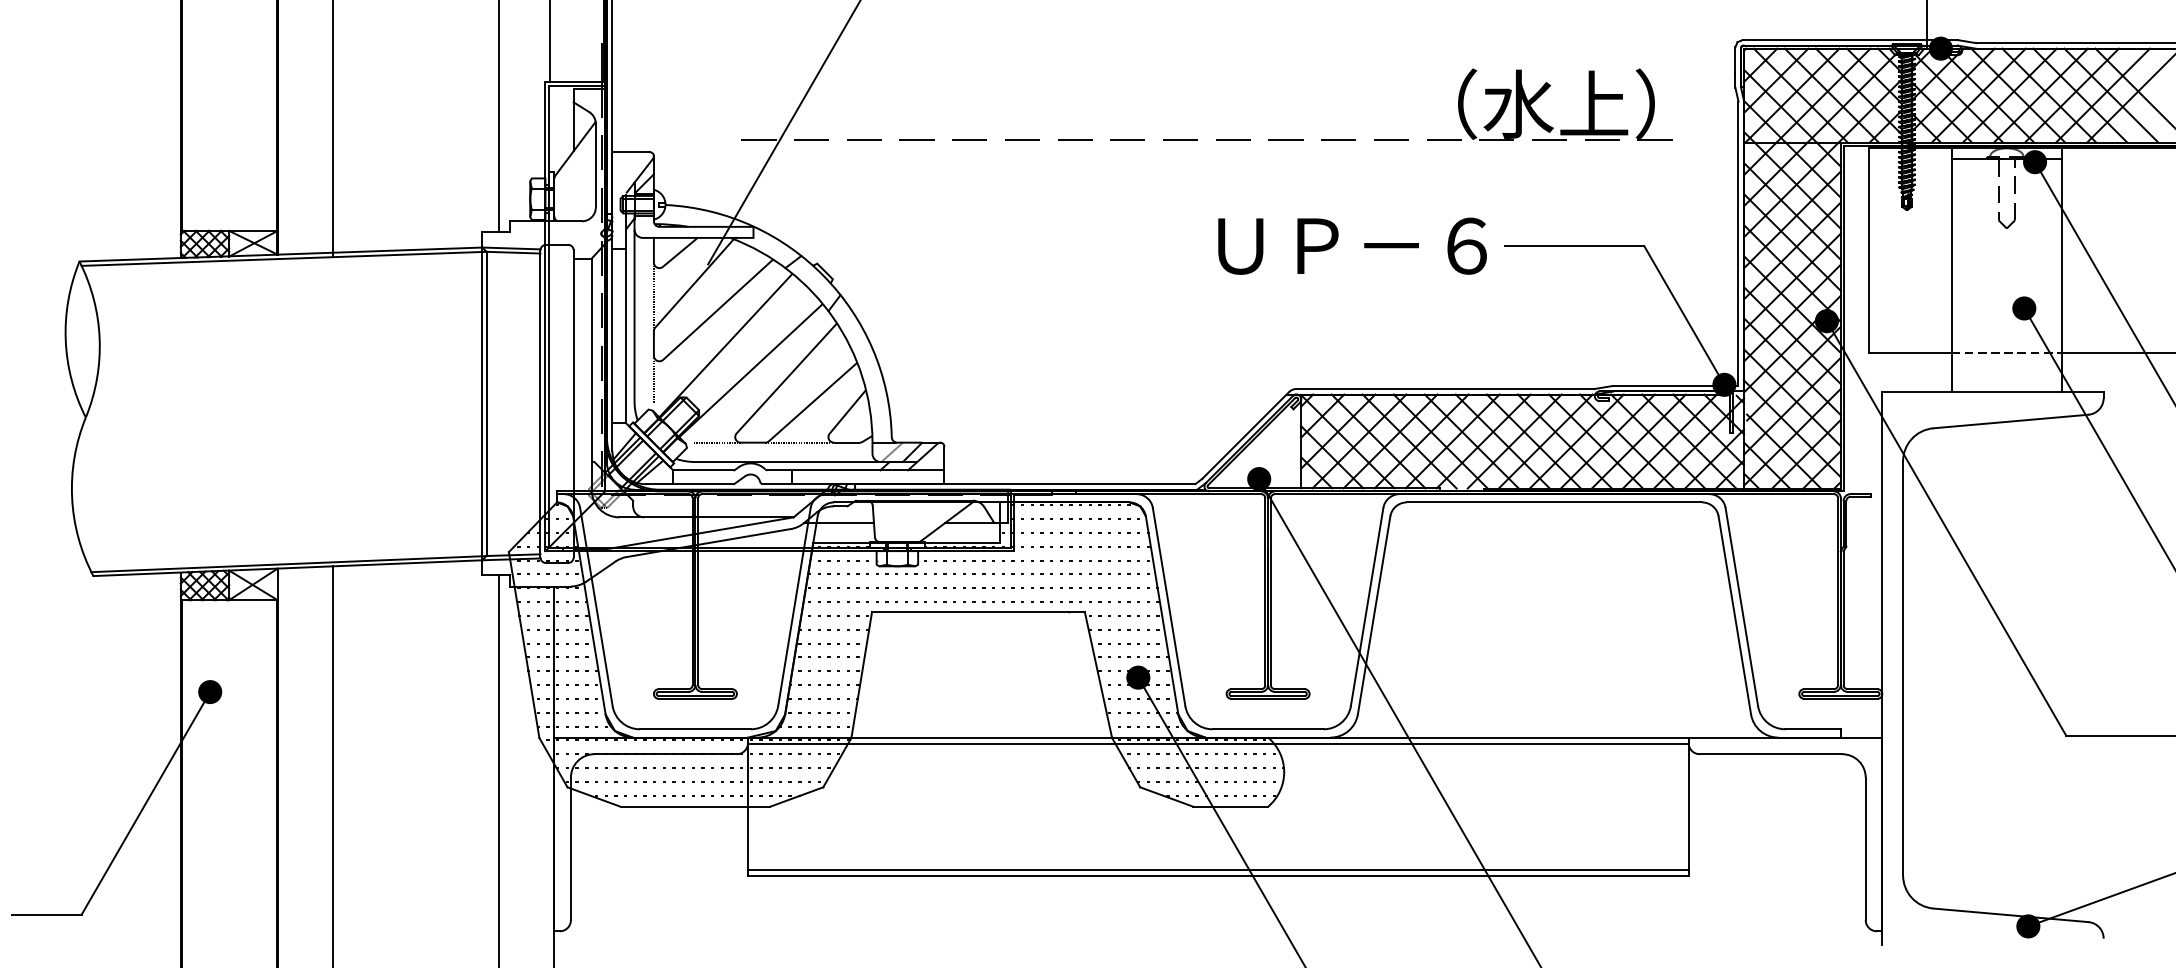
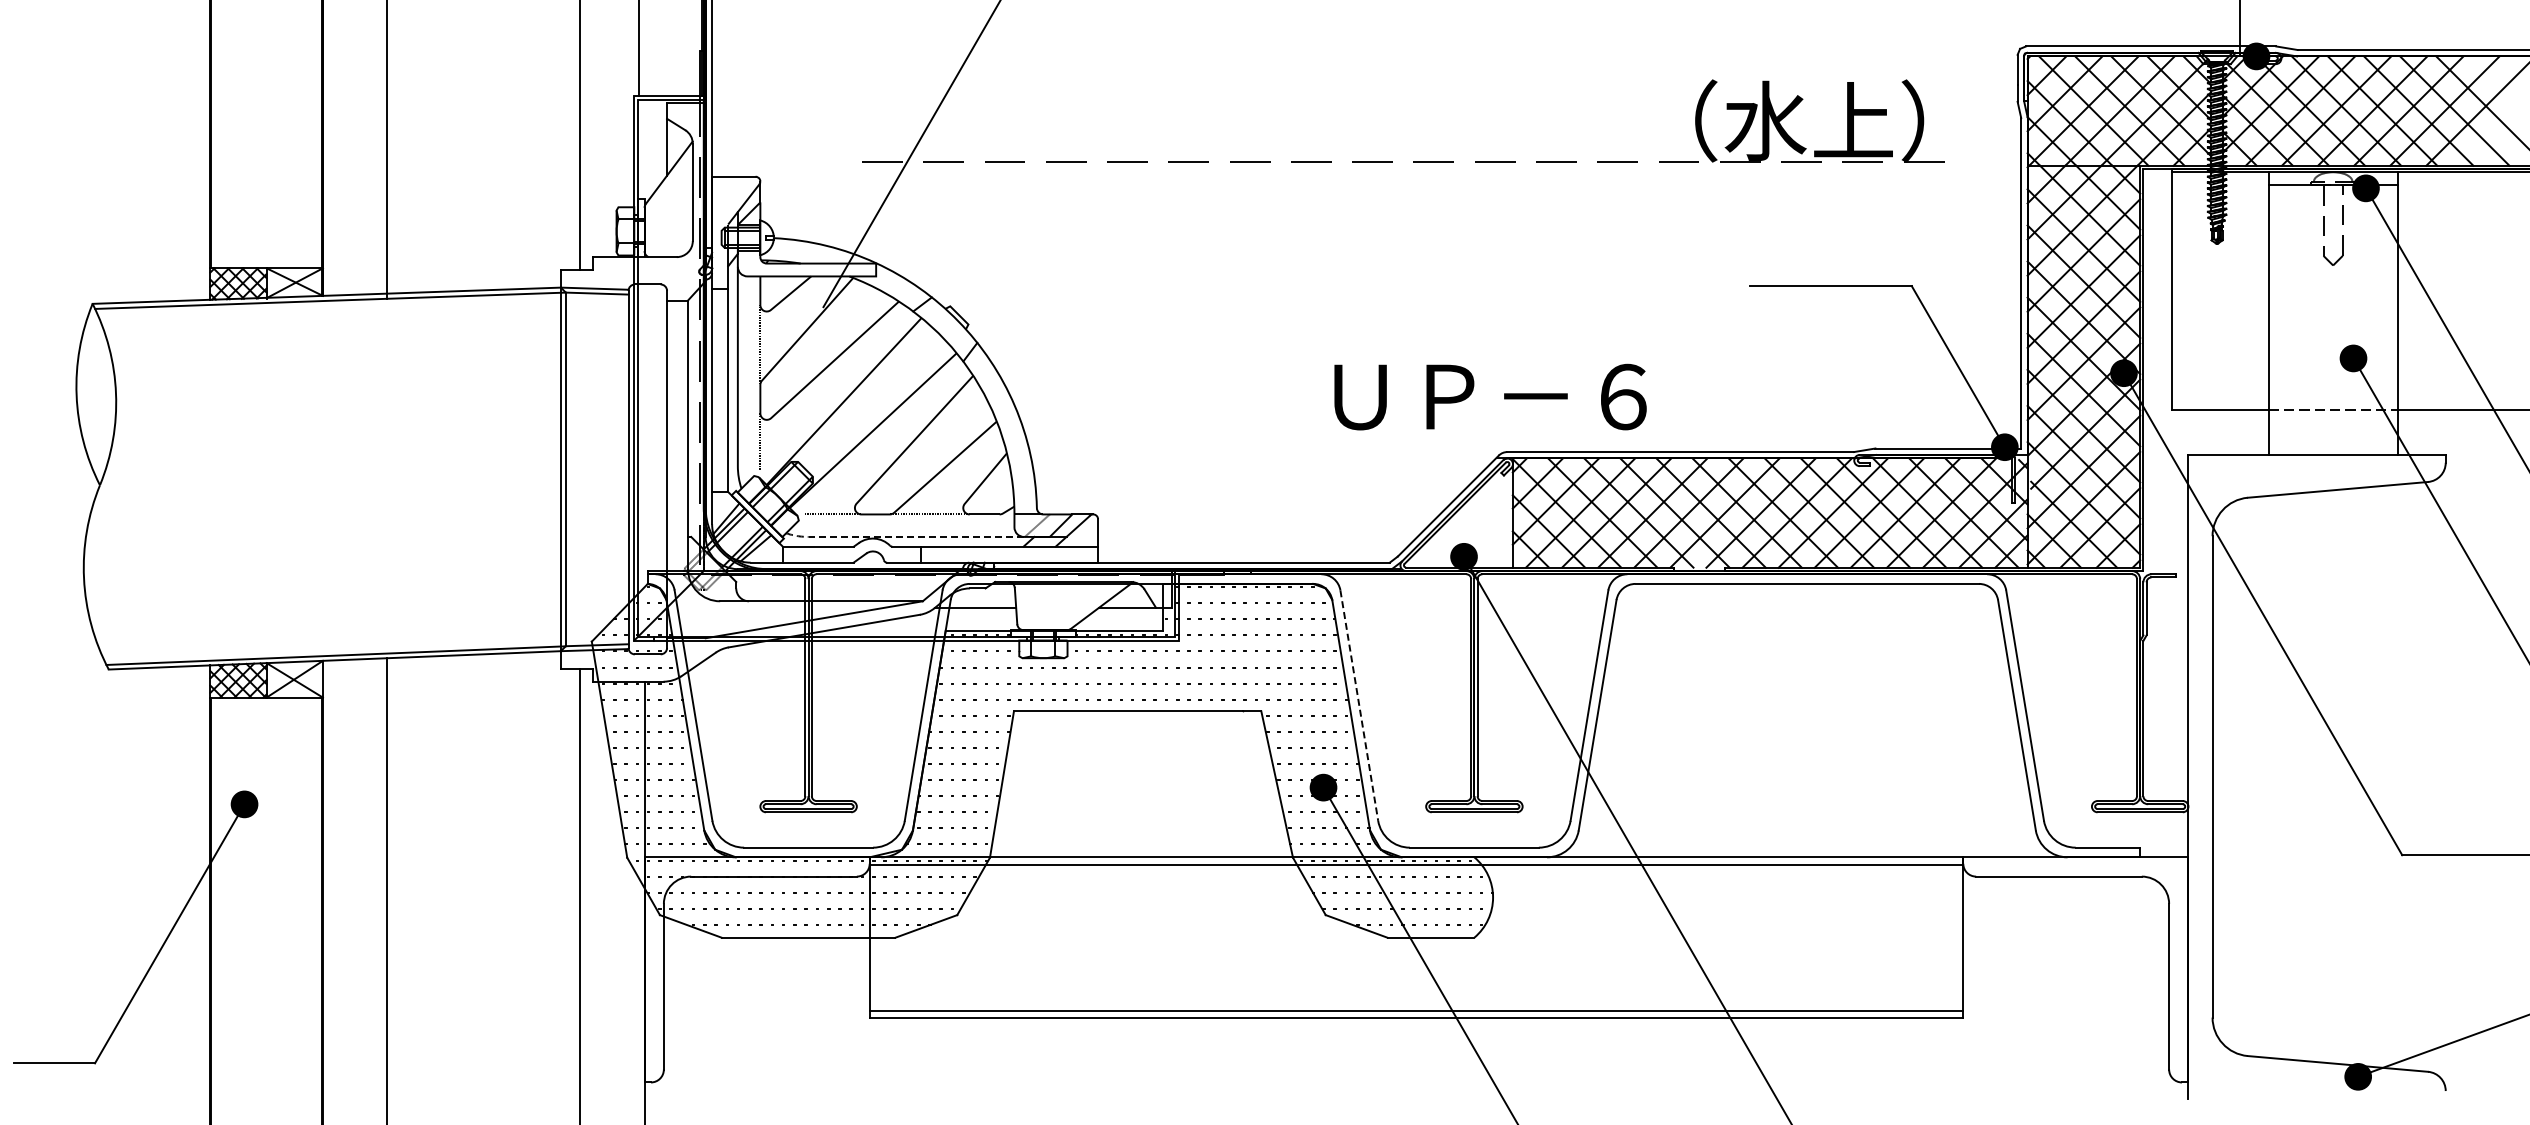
text: (1352, 245) -> (1490, 396), moved
line: (776, 461) -> (902, 536), solid -> dashed
line: (1169, 607) -> (1359, 705), solid -> dashed

